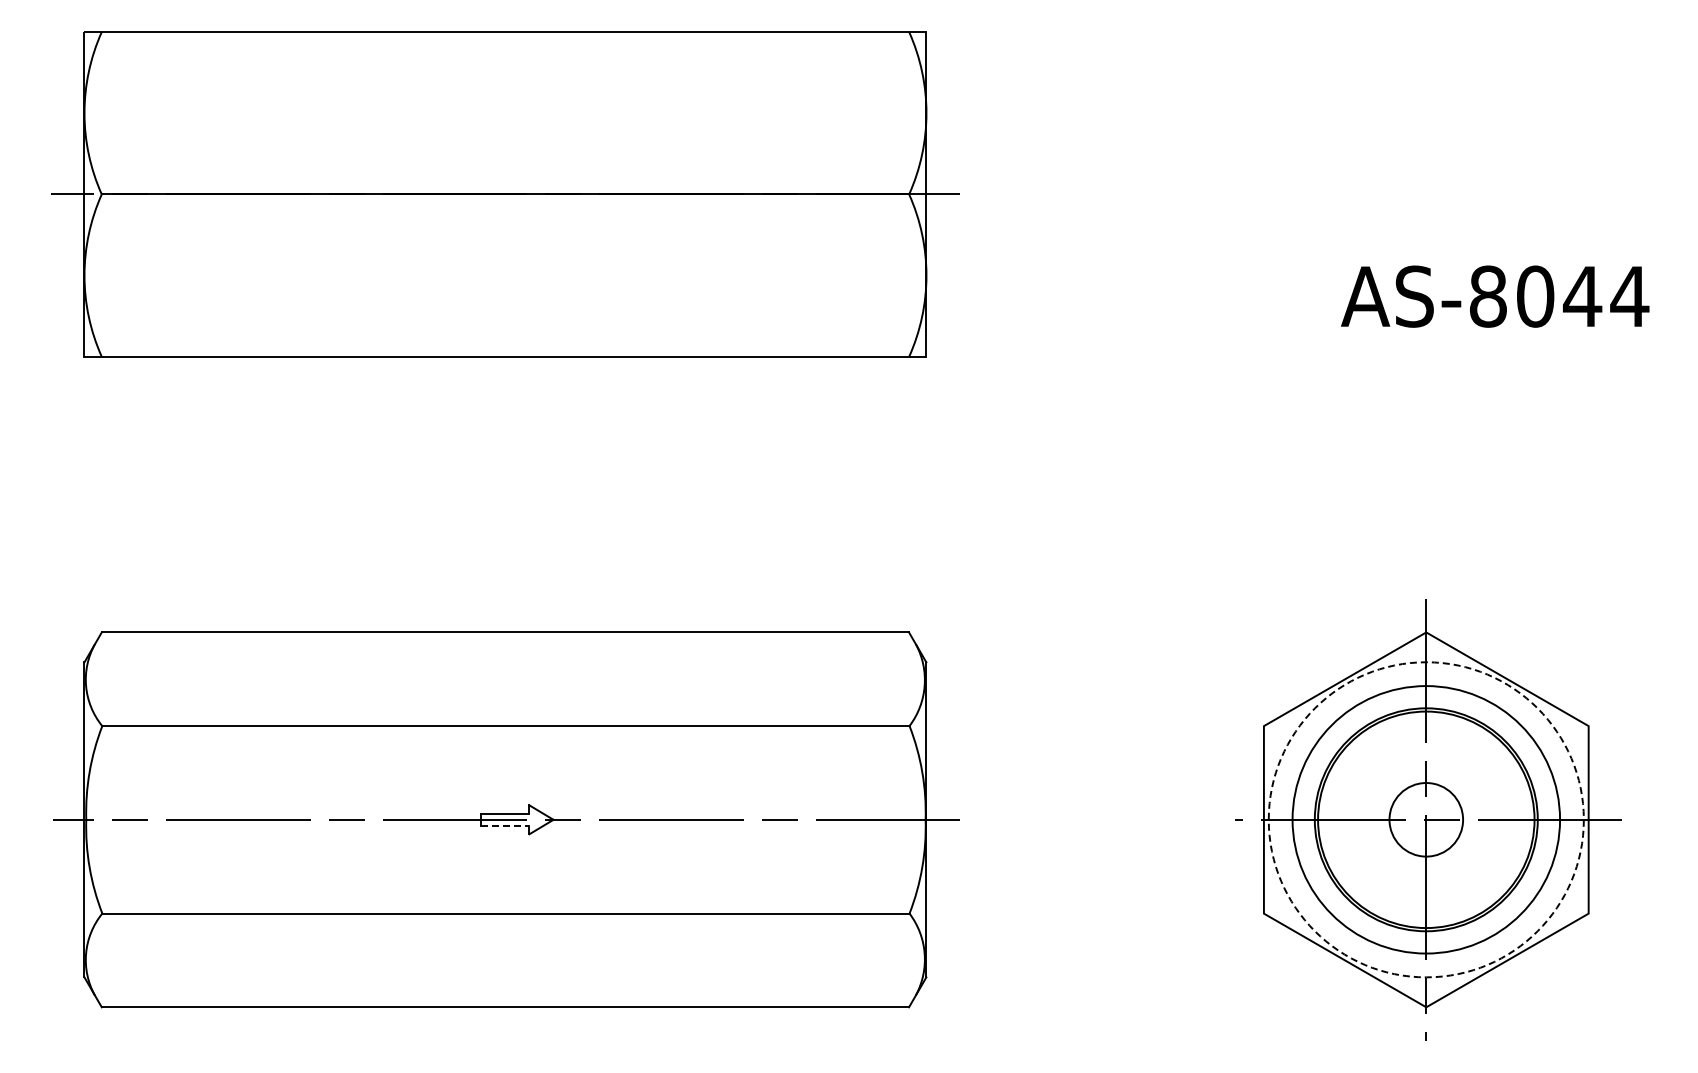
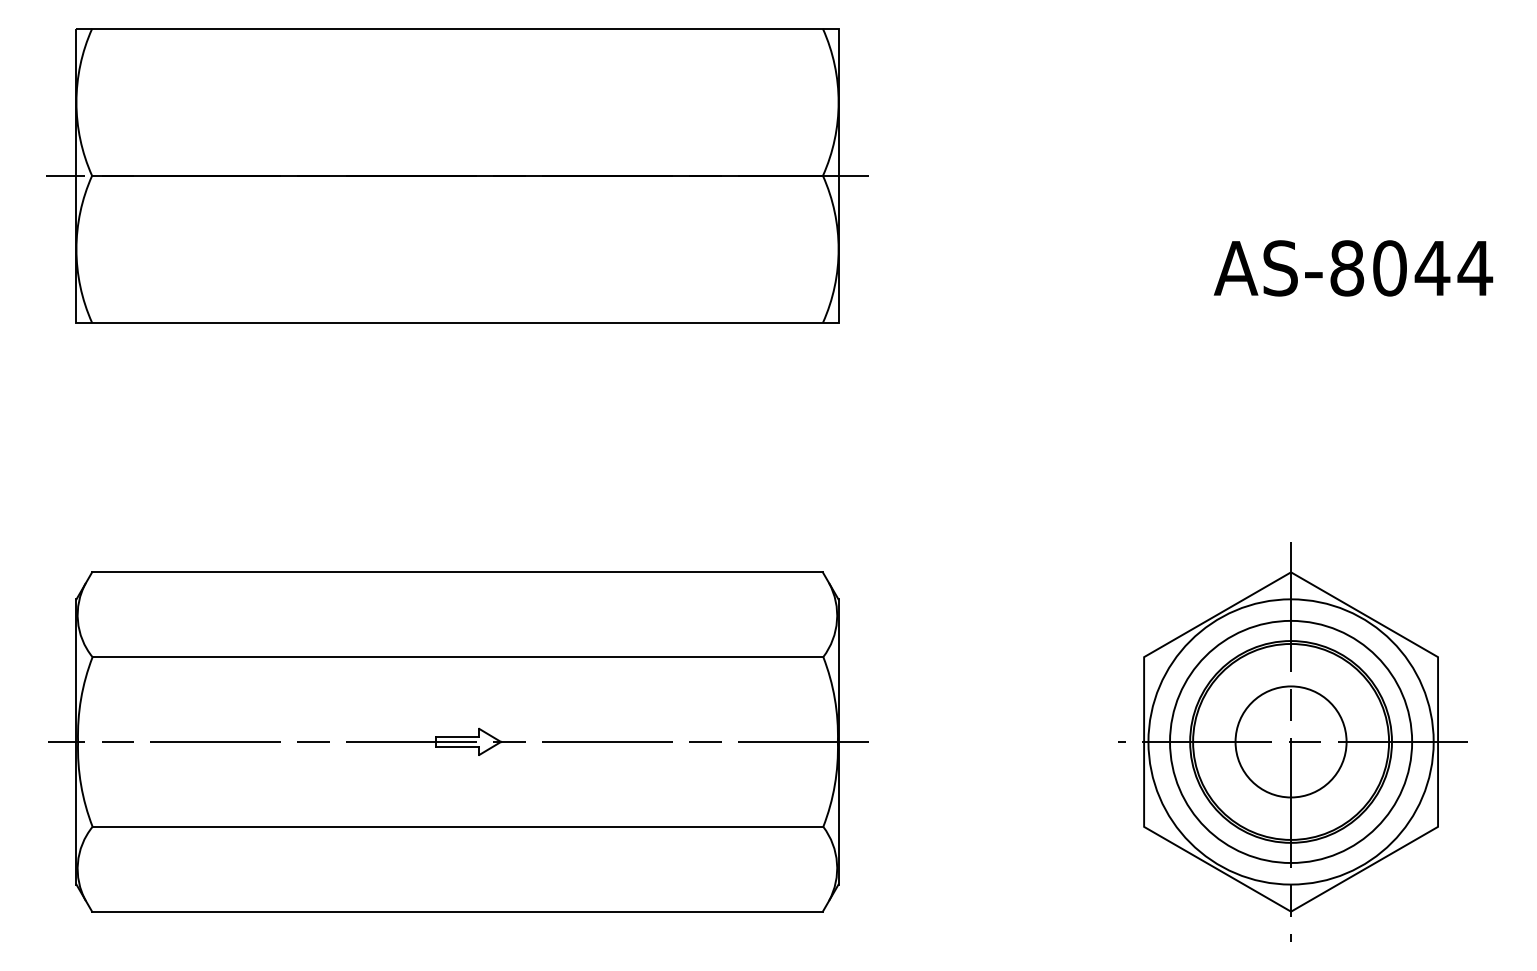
circle: (1425, 819) -> (1290, 741), dashed -> solid
circle: (1425, 819) -> (1290, 741), size x1.67
line: (505, 825) -> (457, 747), dashed -> solid

